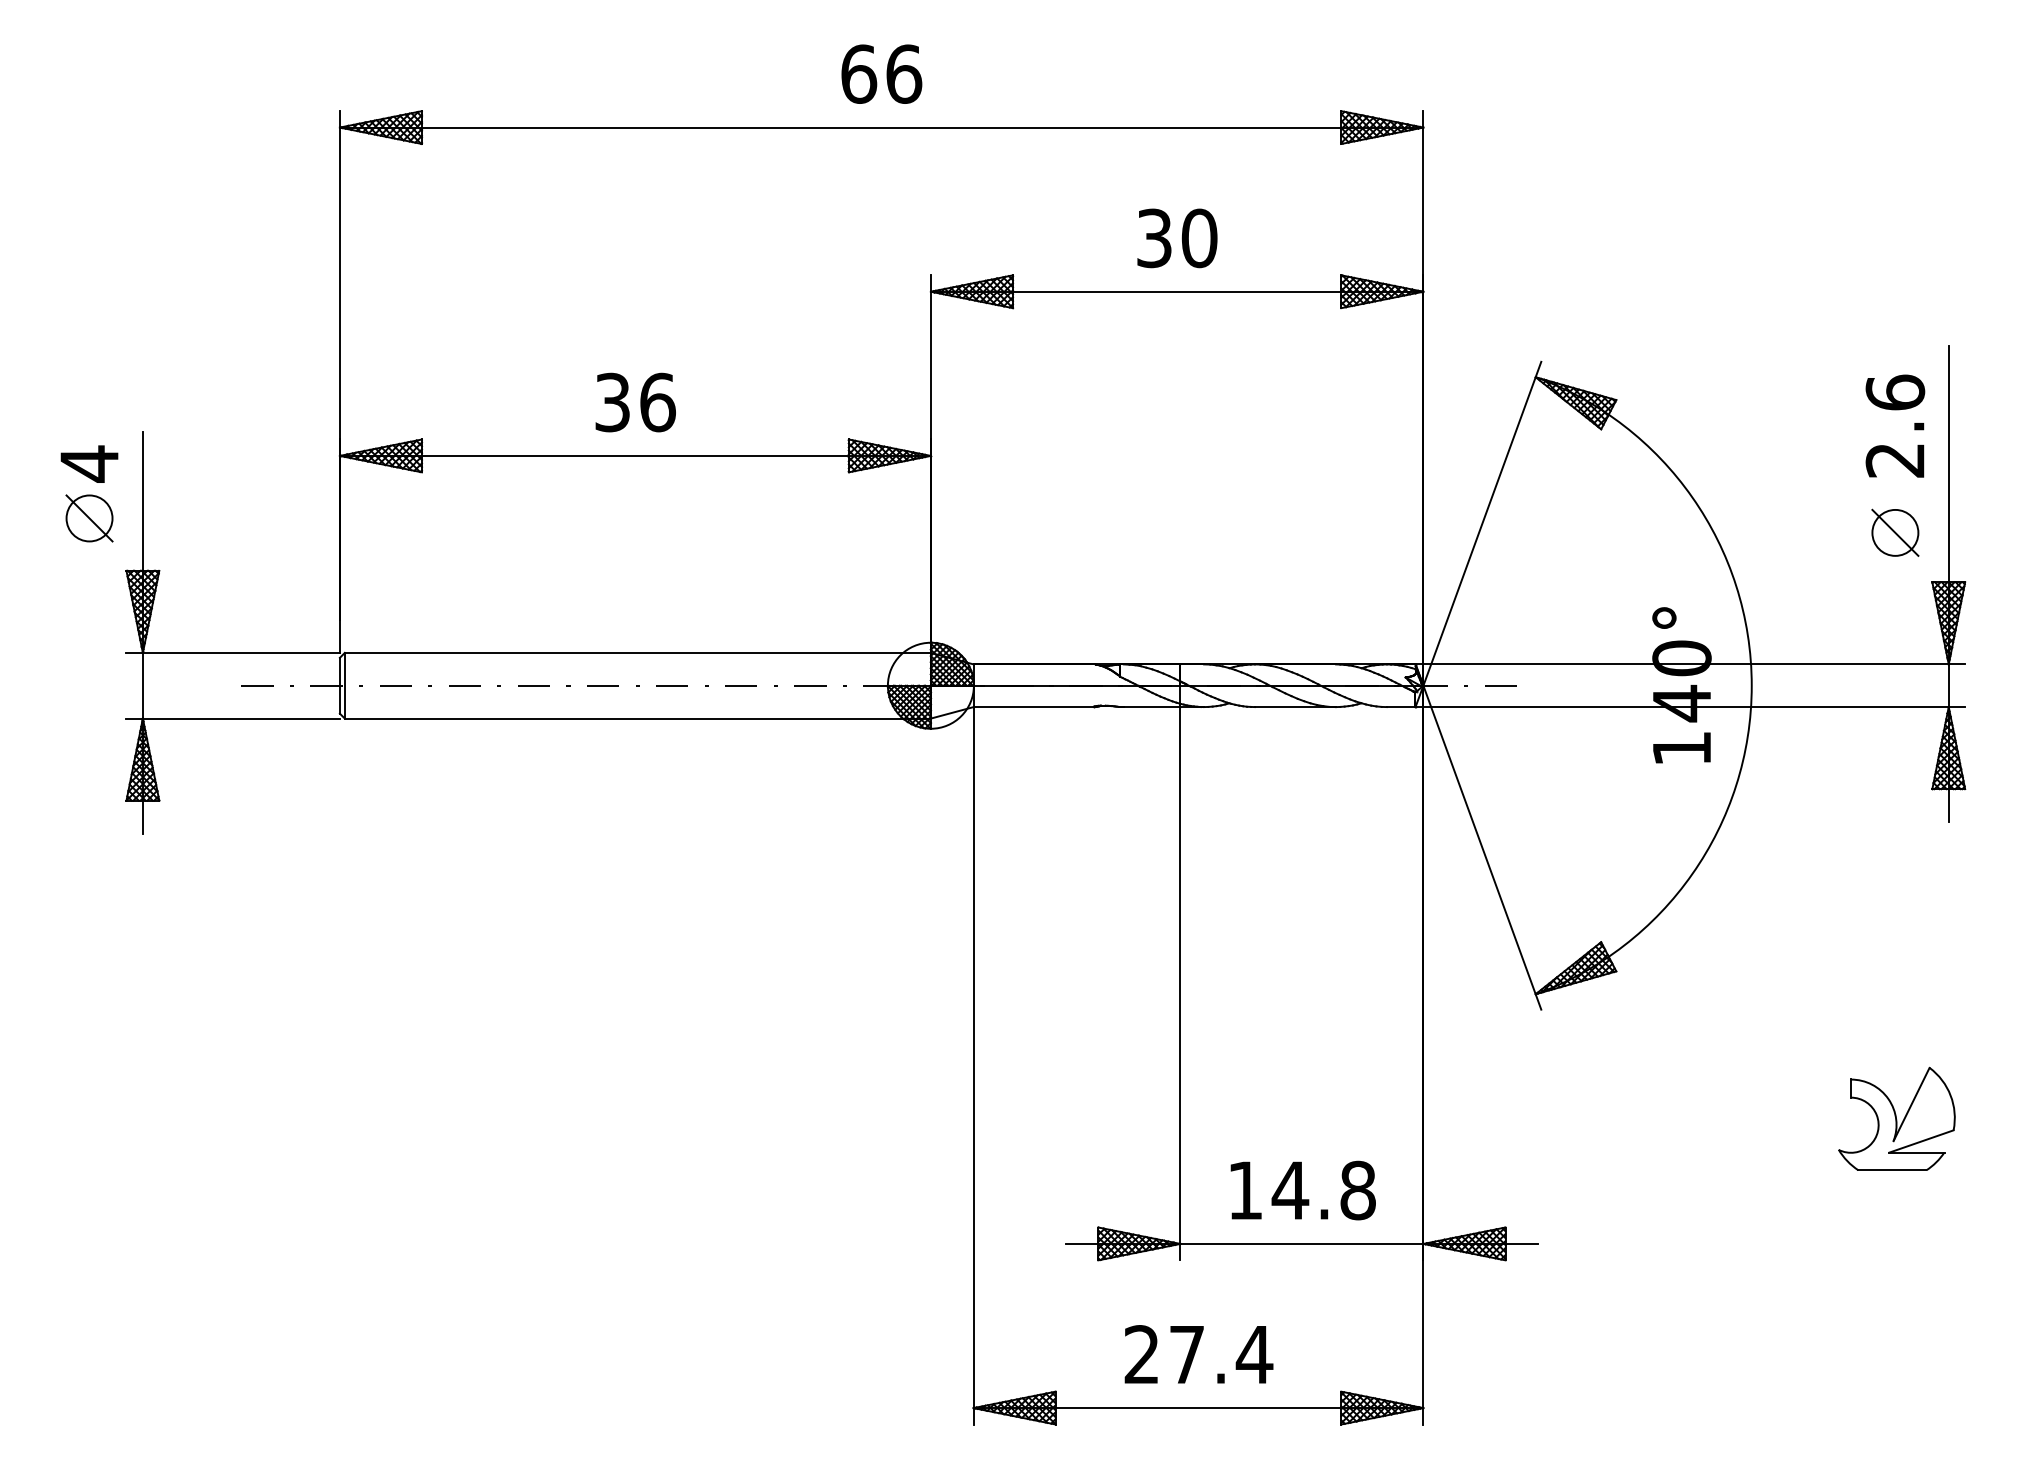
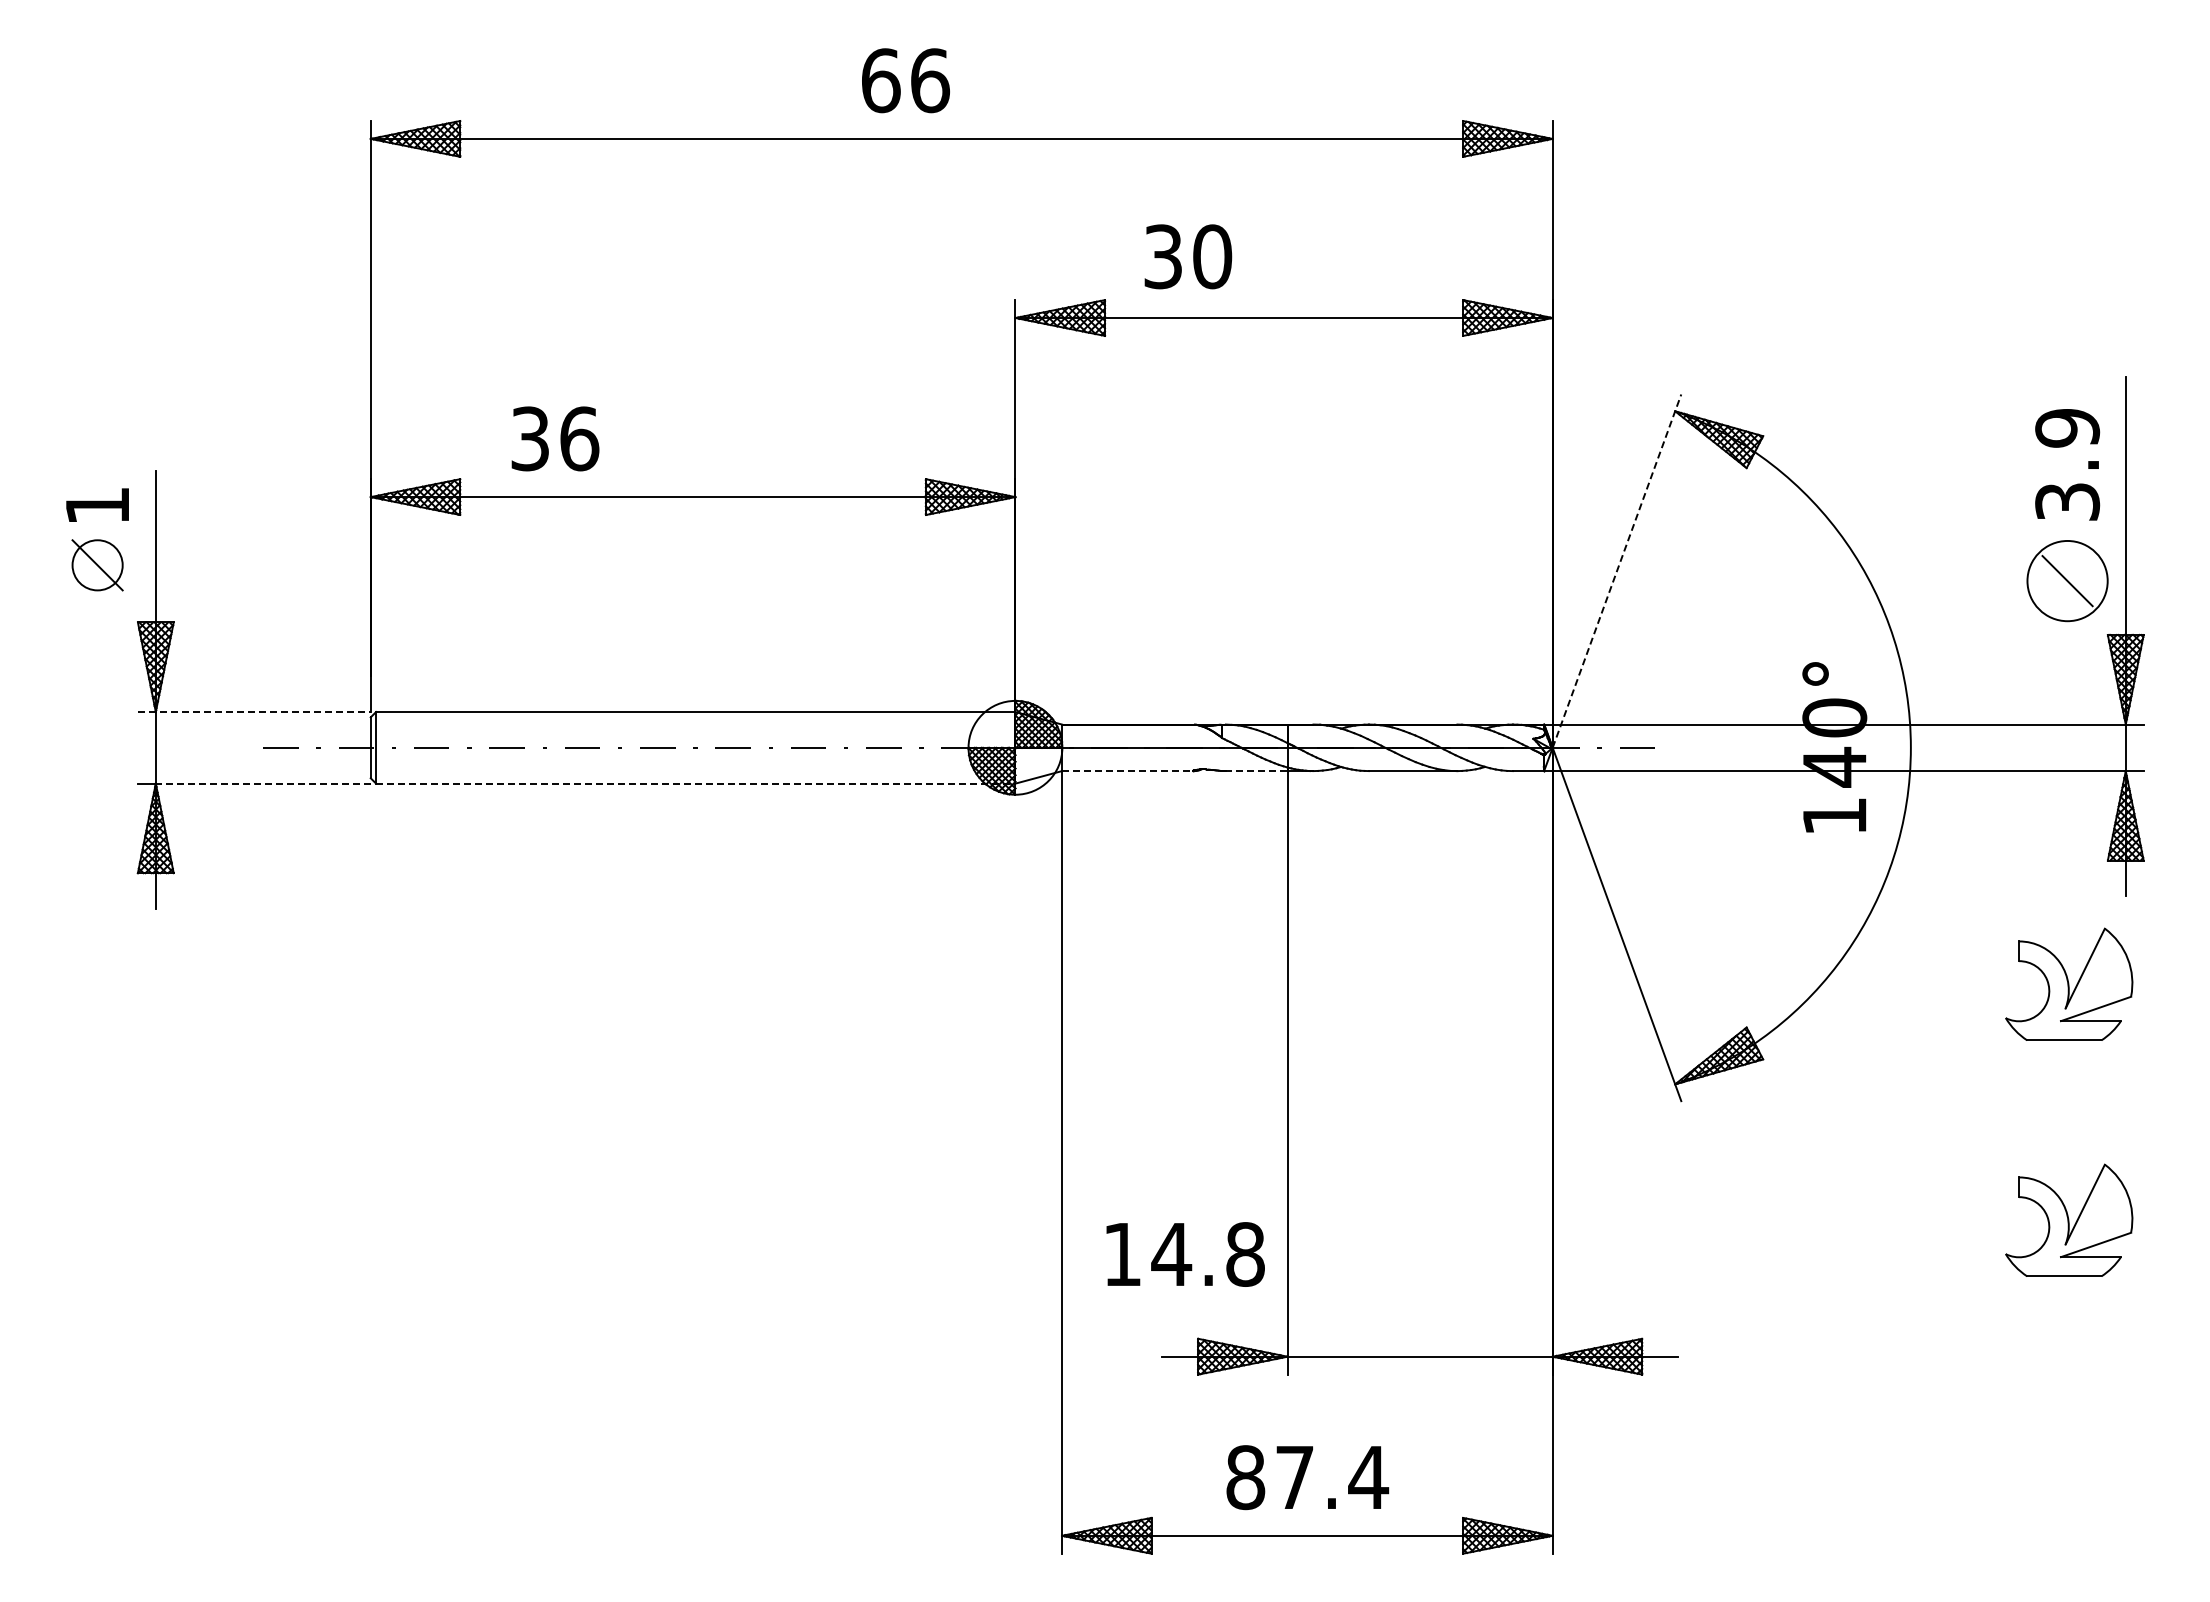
text: (881, 74) -> (905, 80), moved
text: (1177, 238) -> (1188, 256), moved
text: (635, 402) -> (555, 438), moved
text: (1895, 426) -> (2067, 464), 2.6 -> 3.9
text: (89, 463) -> (97, 505), 4 -> 1
line: (1482, 523) -> (1617, 570), solid -> dashed
circle: (1895, 533) -> (2067, 581), size x1.6
line: (233, 653) -> (254, 712), solid -> dashed
line: (1033, 707) -> (1127, 771), solid -> dashed
line: (1151, 707) -> (1256, 771), solid -> dashed
line: (240, 718) -> (262, 783), solid -> dashed
line: (637, 718) -> (695, 783), solid -> dashed
part: (1897, 901) -> (2069, 983), added
text: (1303, 1190) -> (1185, 1254), moved
text: (1141, 1354) -> (1245, 1477), 27.4 -> 87.4

